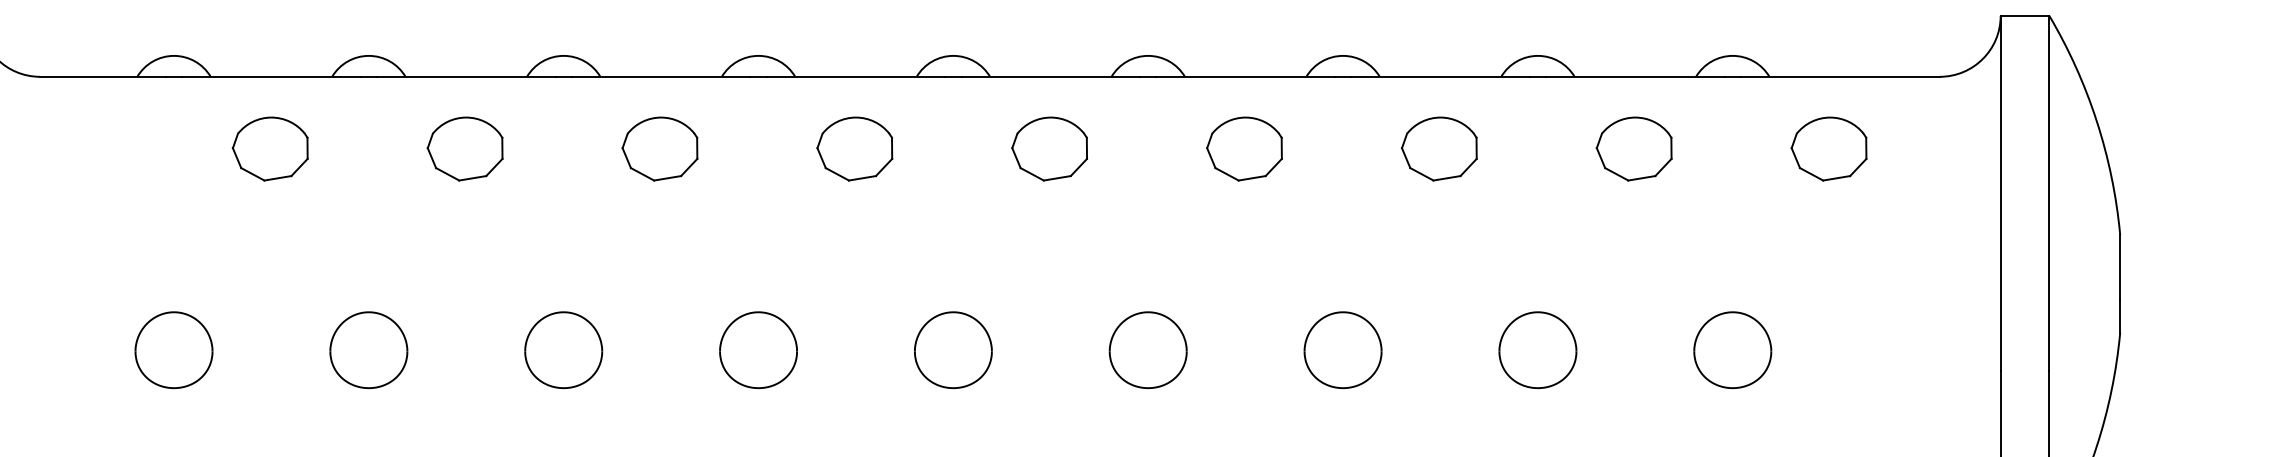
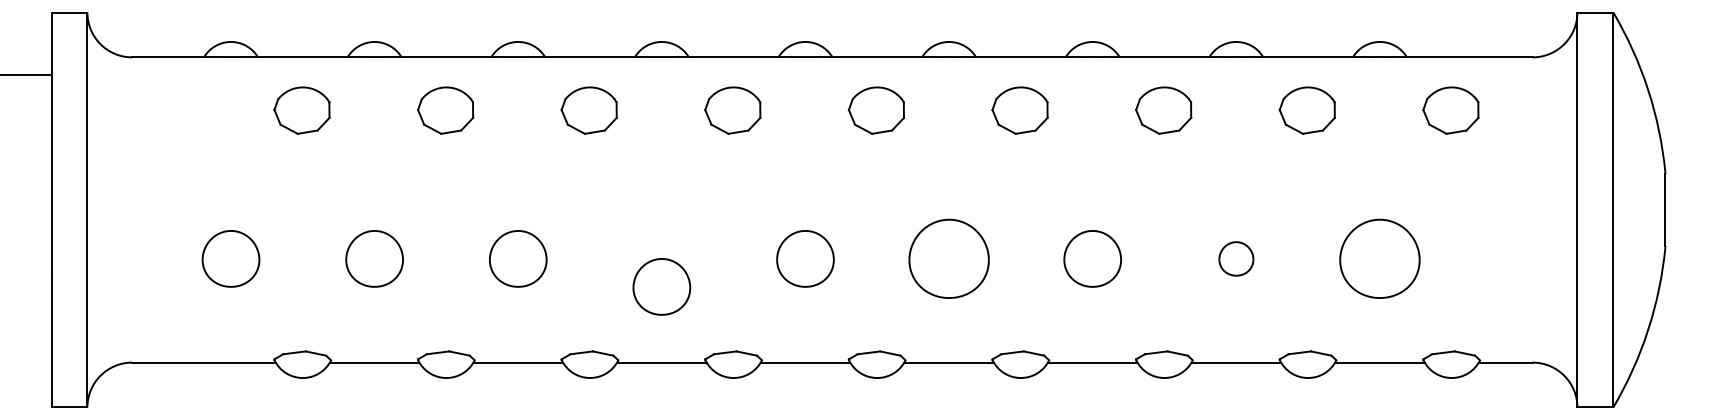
part: (758, 349) -> (661, 286), moved
part: (1147, 349) -> (948, 258), size x1.4
part: (1538, 349) -> (1236, 258), size x0.6
part: (1732, 349) -> (1379, 258), size x1.4

